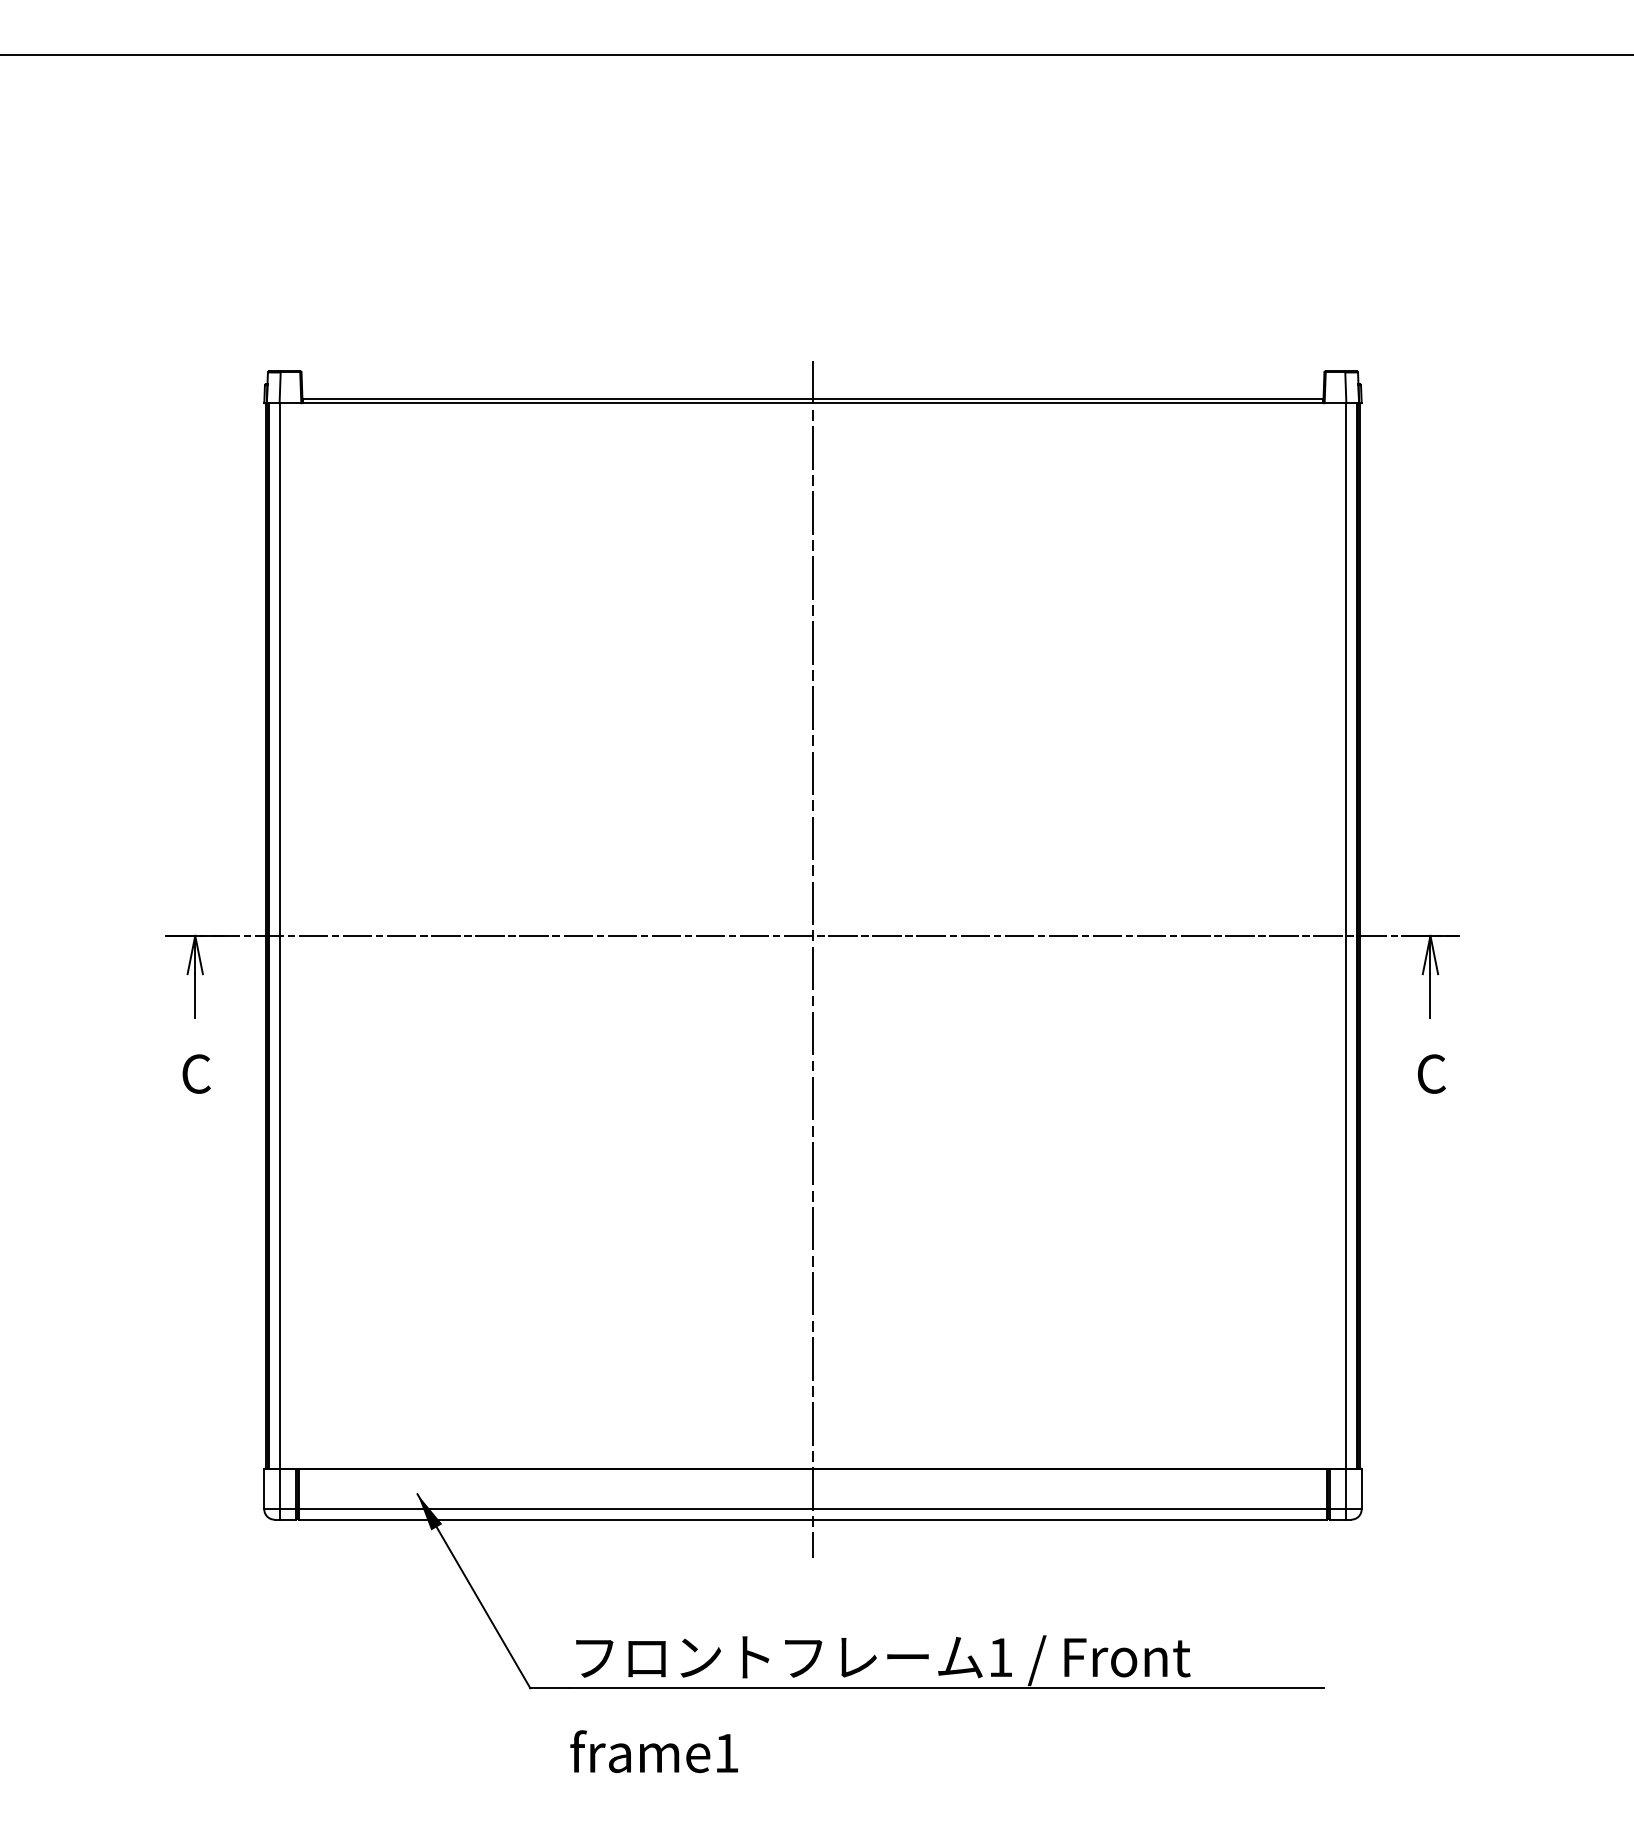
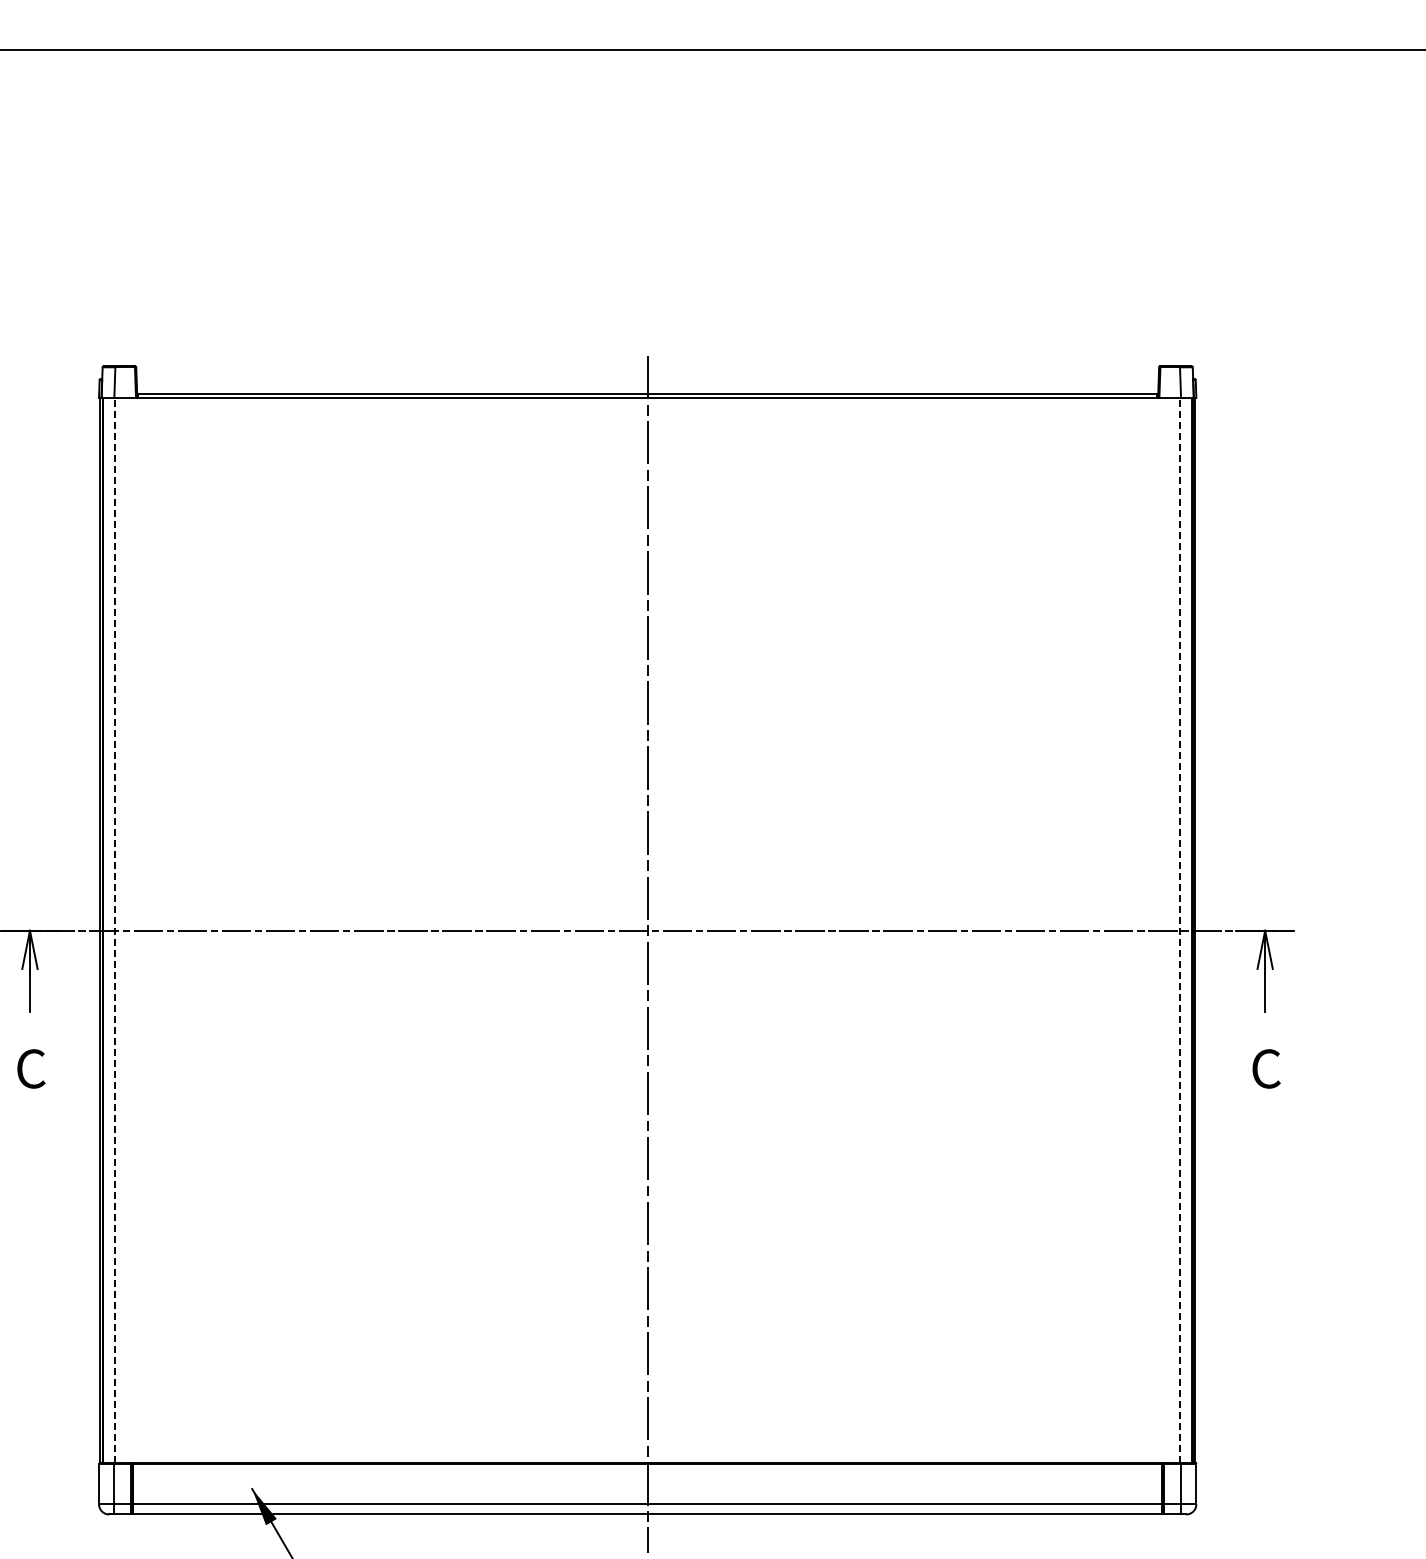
line: (280, 935) -> (115, 930), solid -> dashed
line: (1345, 935) -> (1180, 930), solid -> dashed

